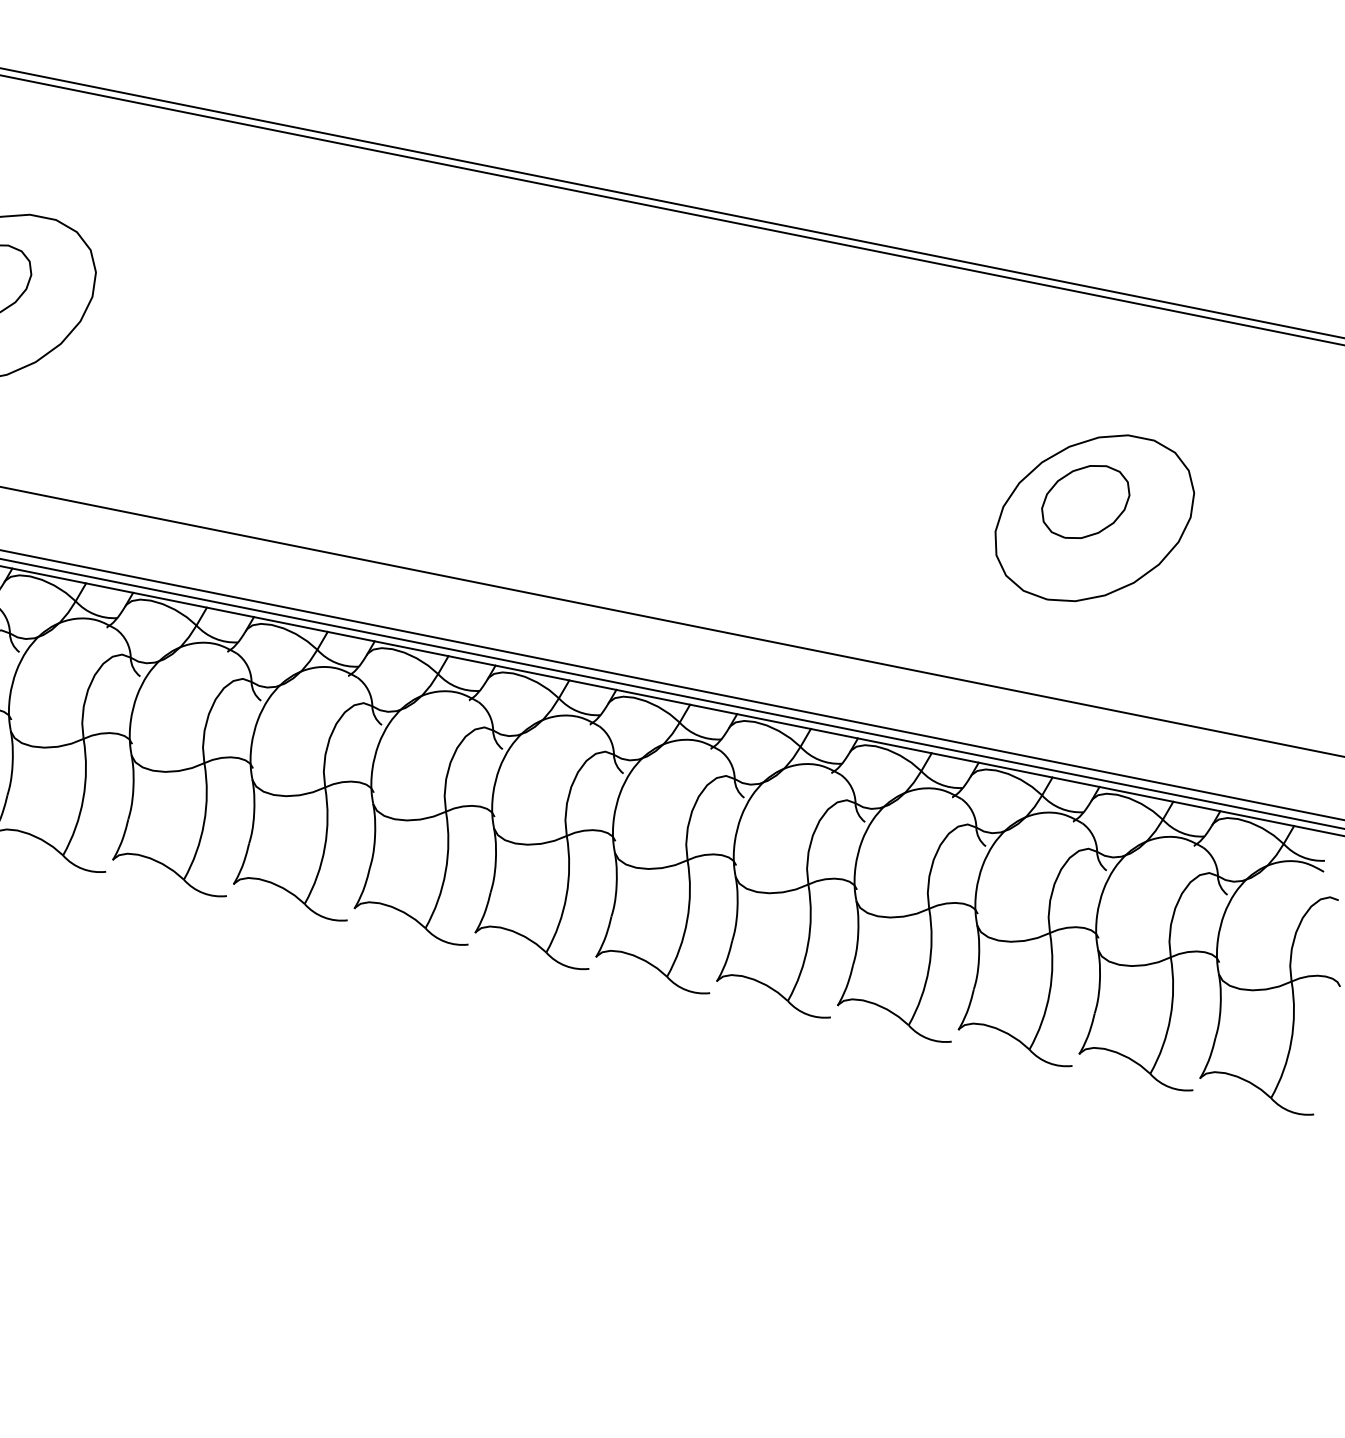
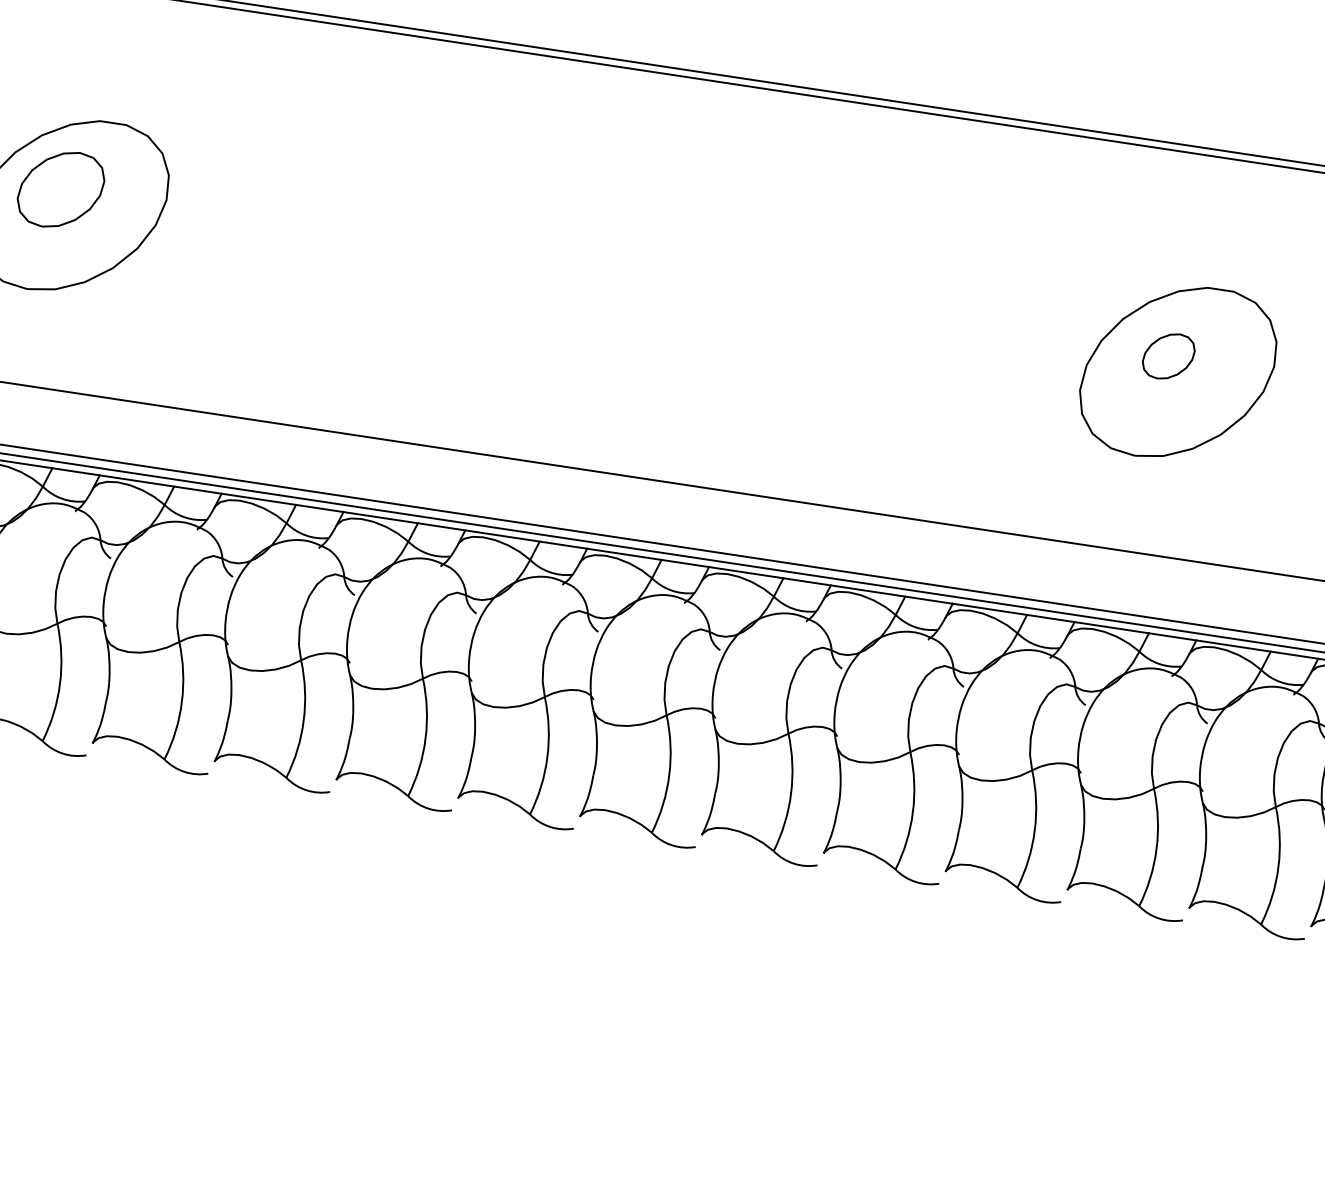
part: (1085, 501) -> (1168, 355), size x0.6

